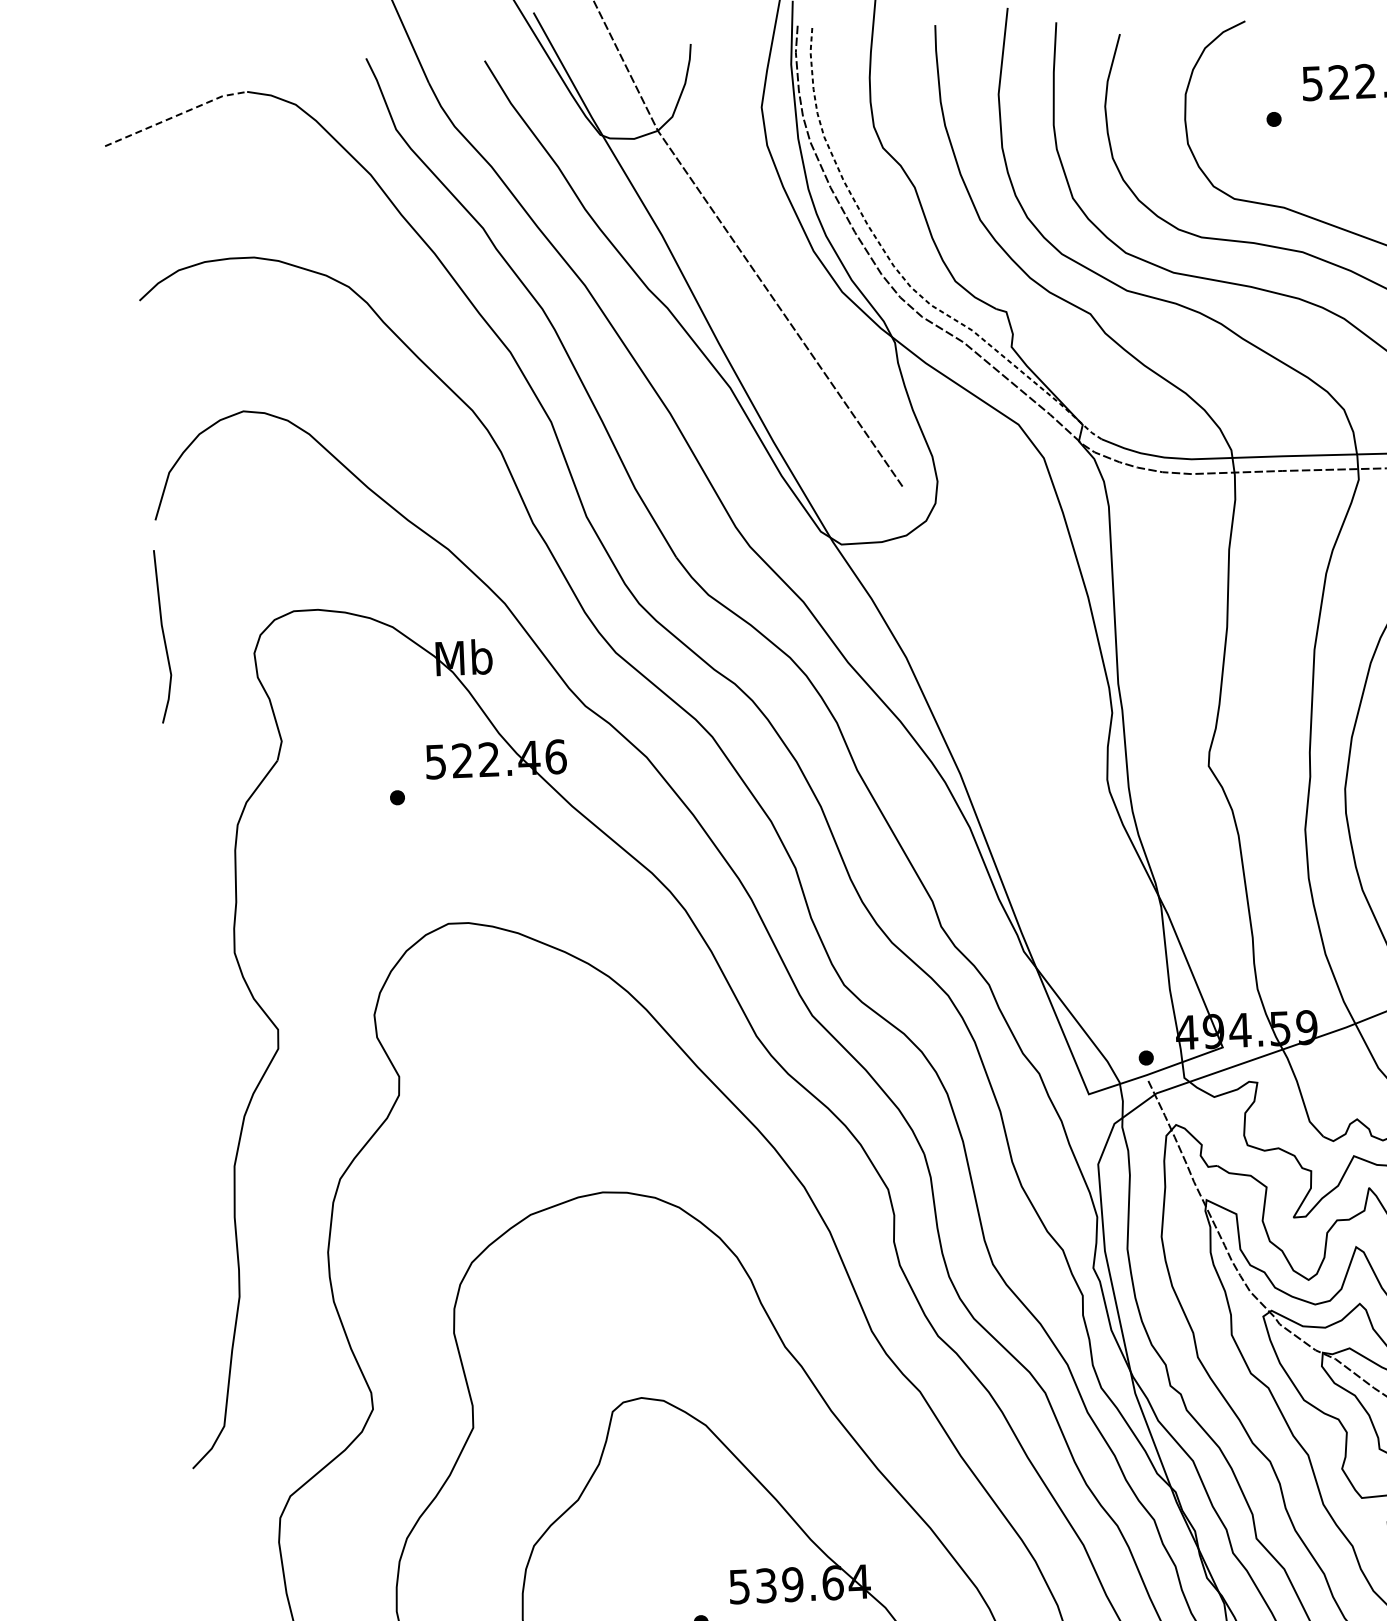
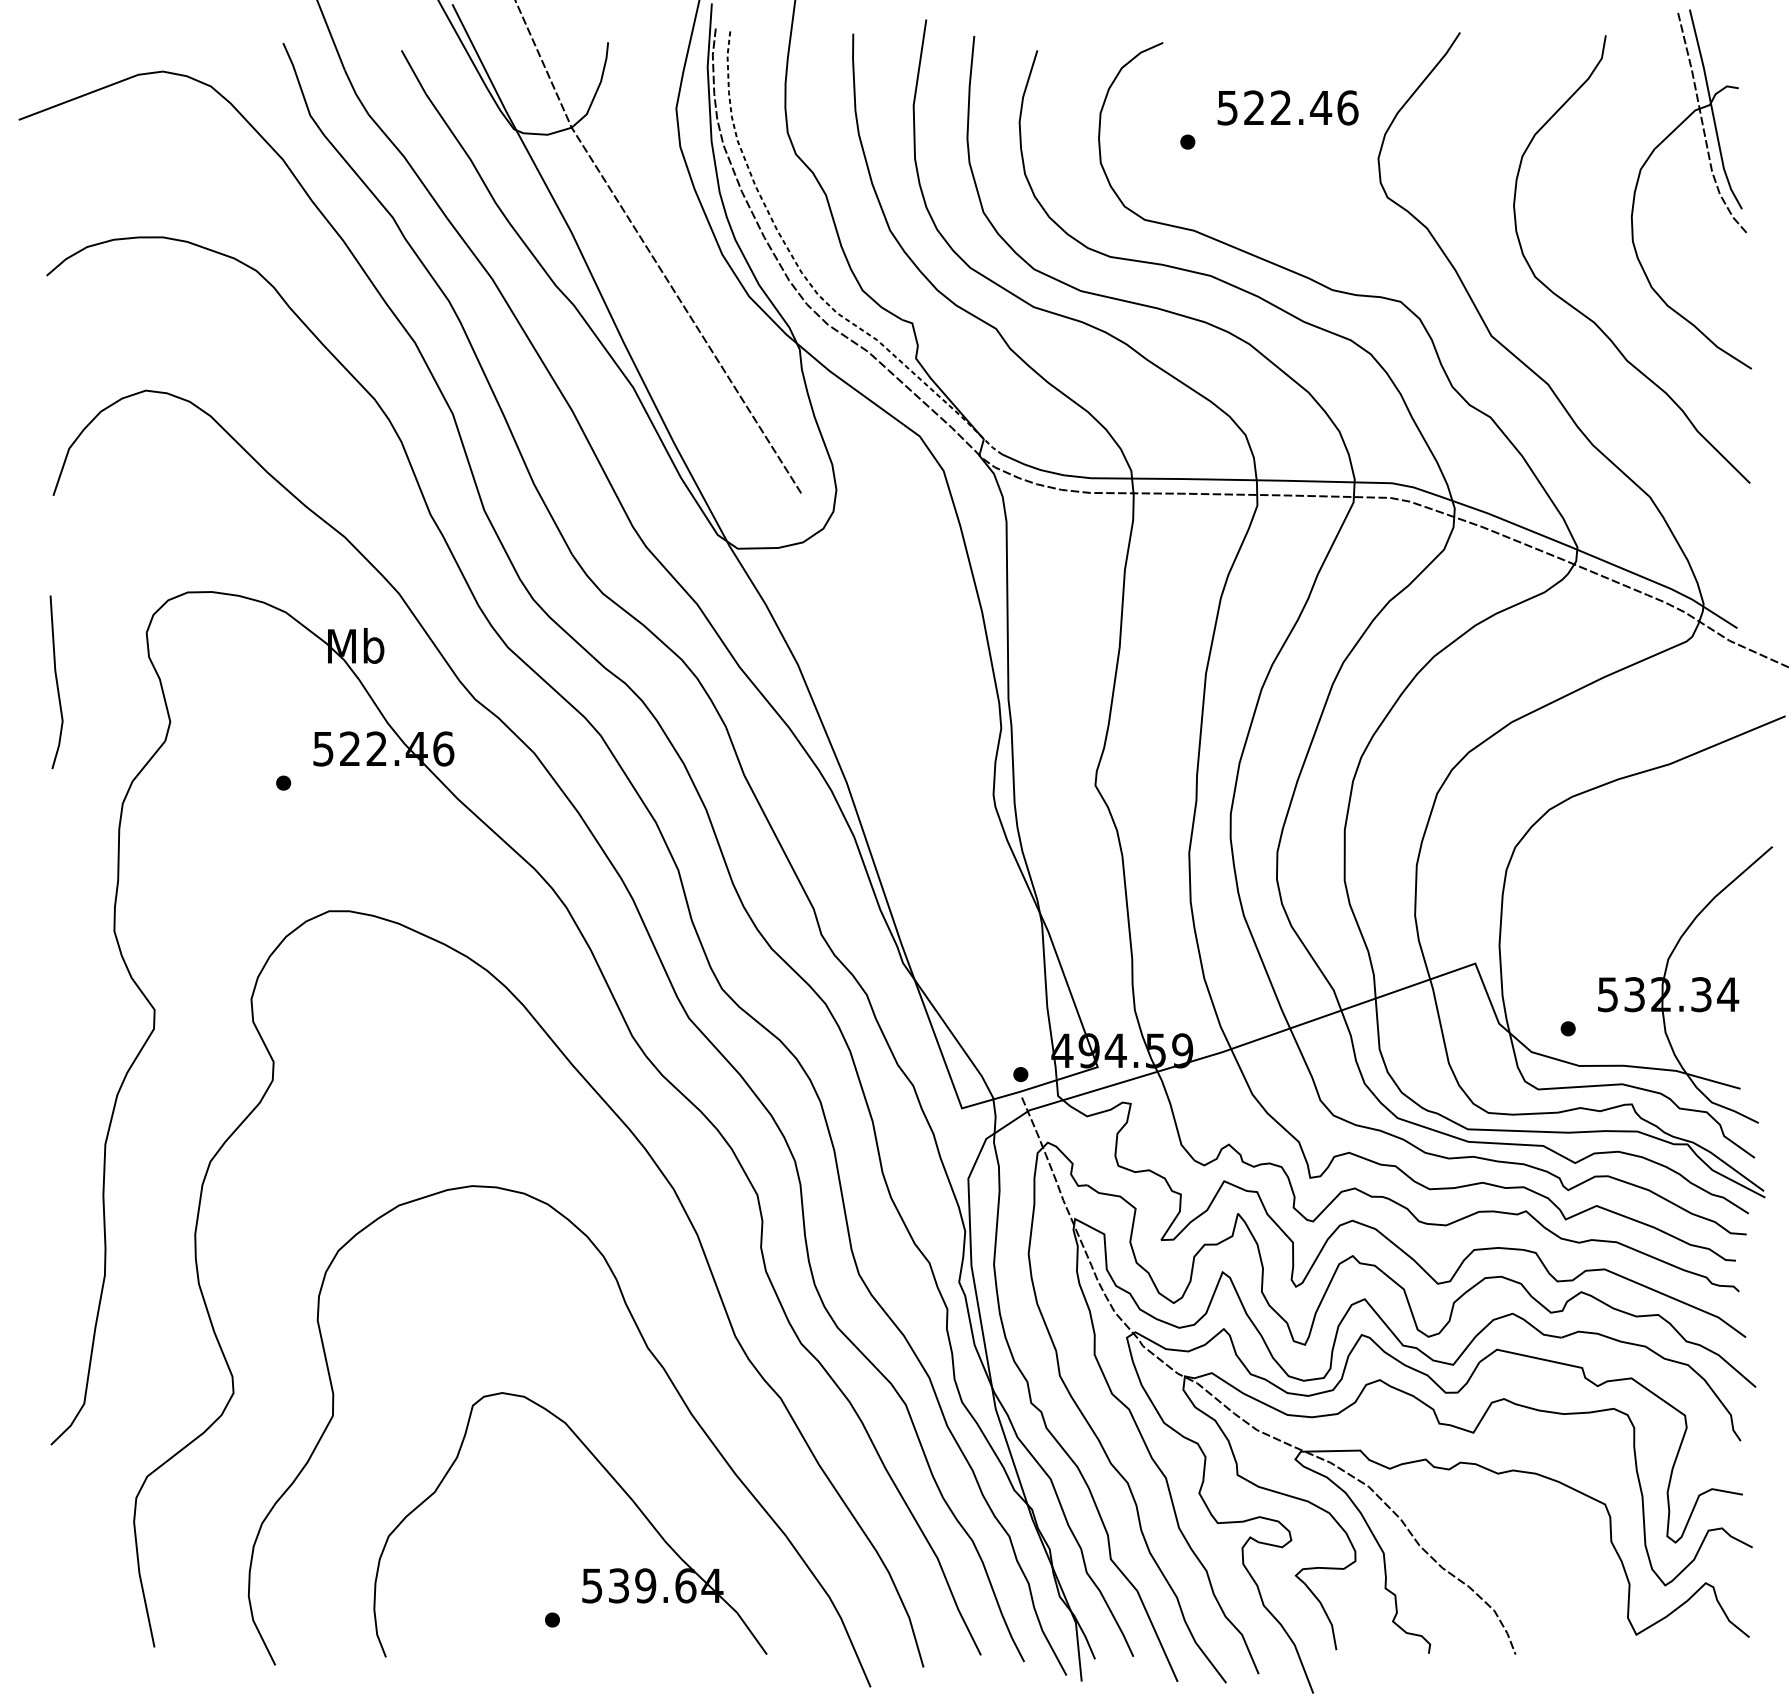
line: (175, 115) -> (90, 92), dashed -> solid
line: (163, 636) -> (56, 682), moved

